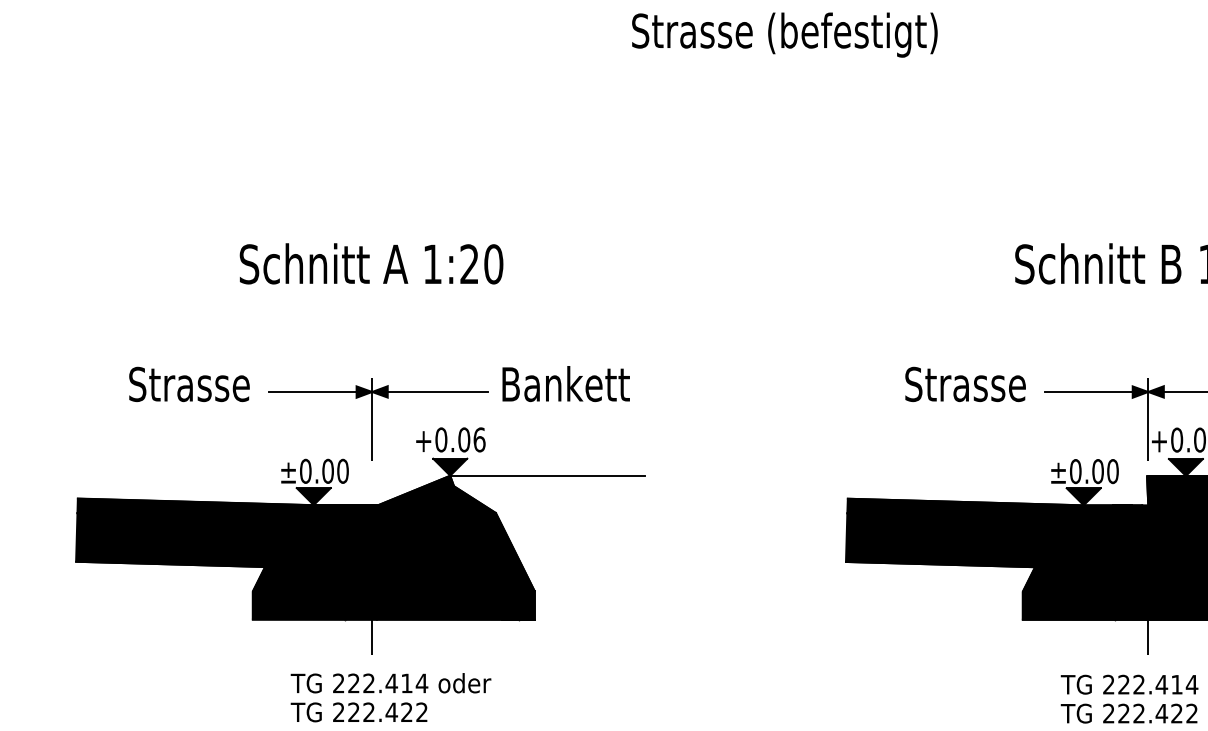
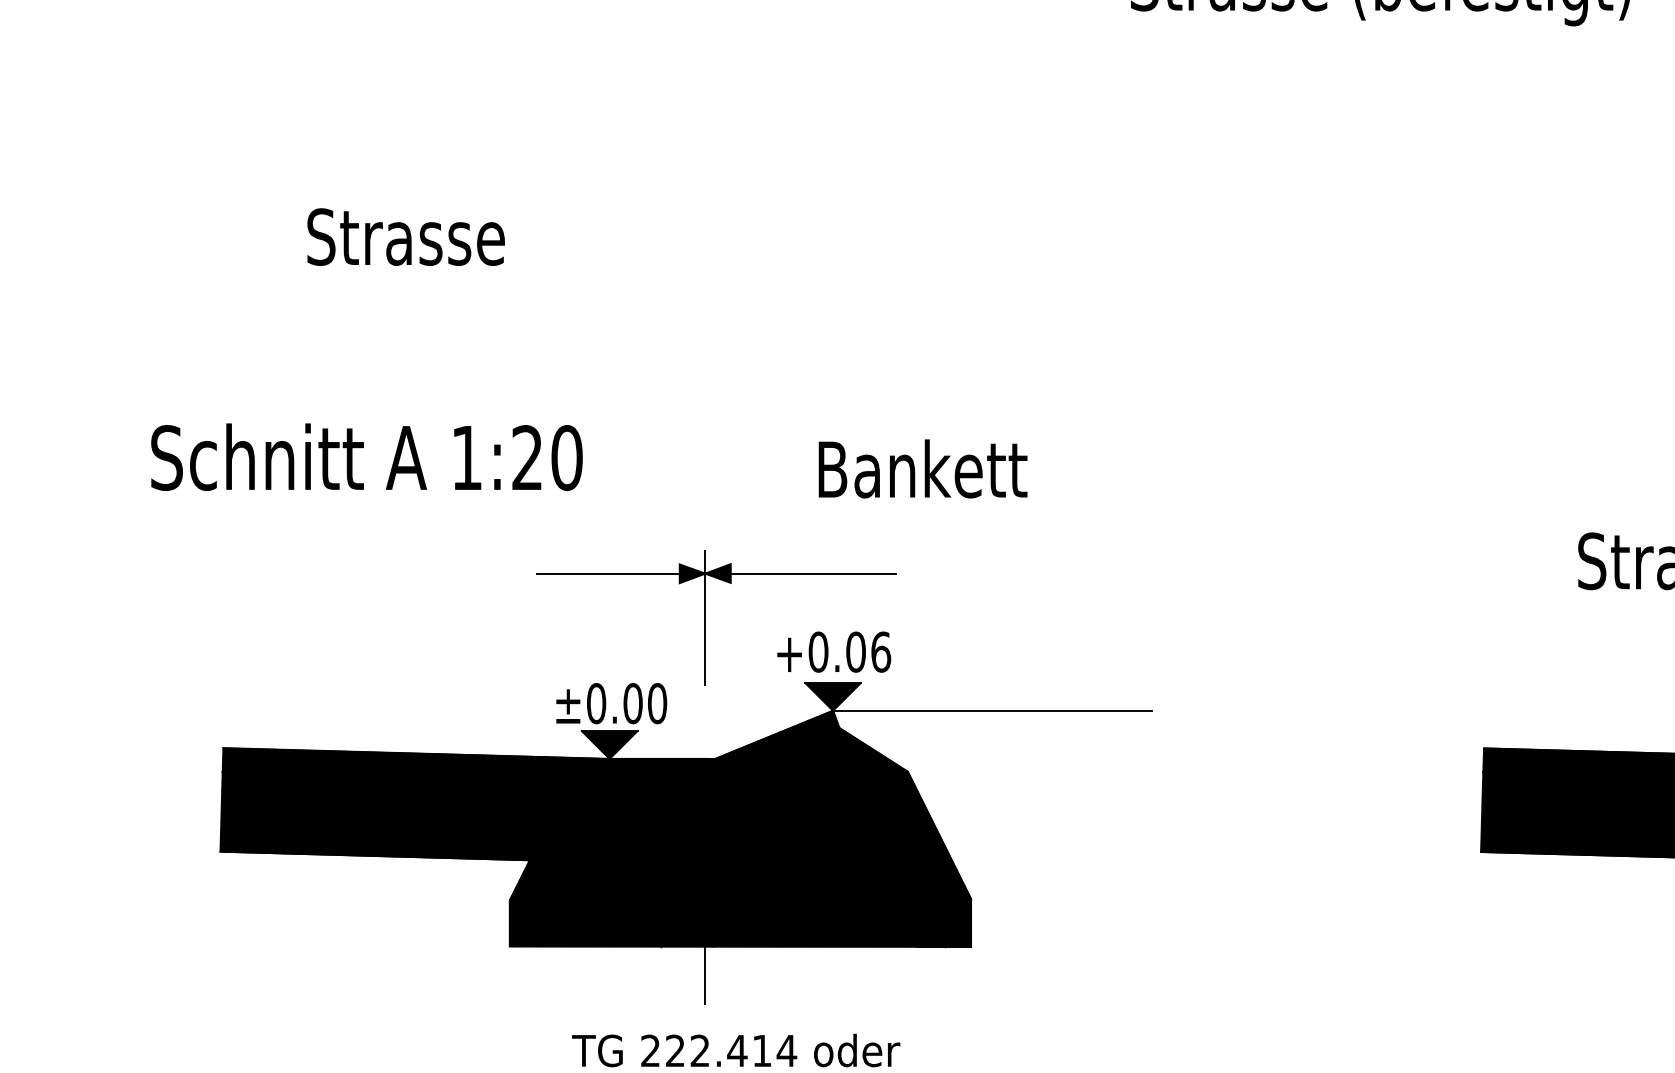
text: (371, 263) -> (366, 456), moved
text: (189, 384) -> (406, 237), moved
text: (565, 384) -> (921, 469), moved

